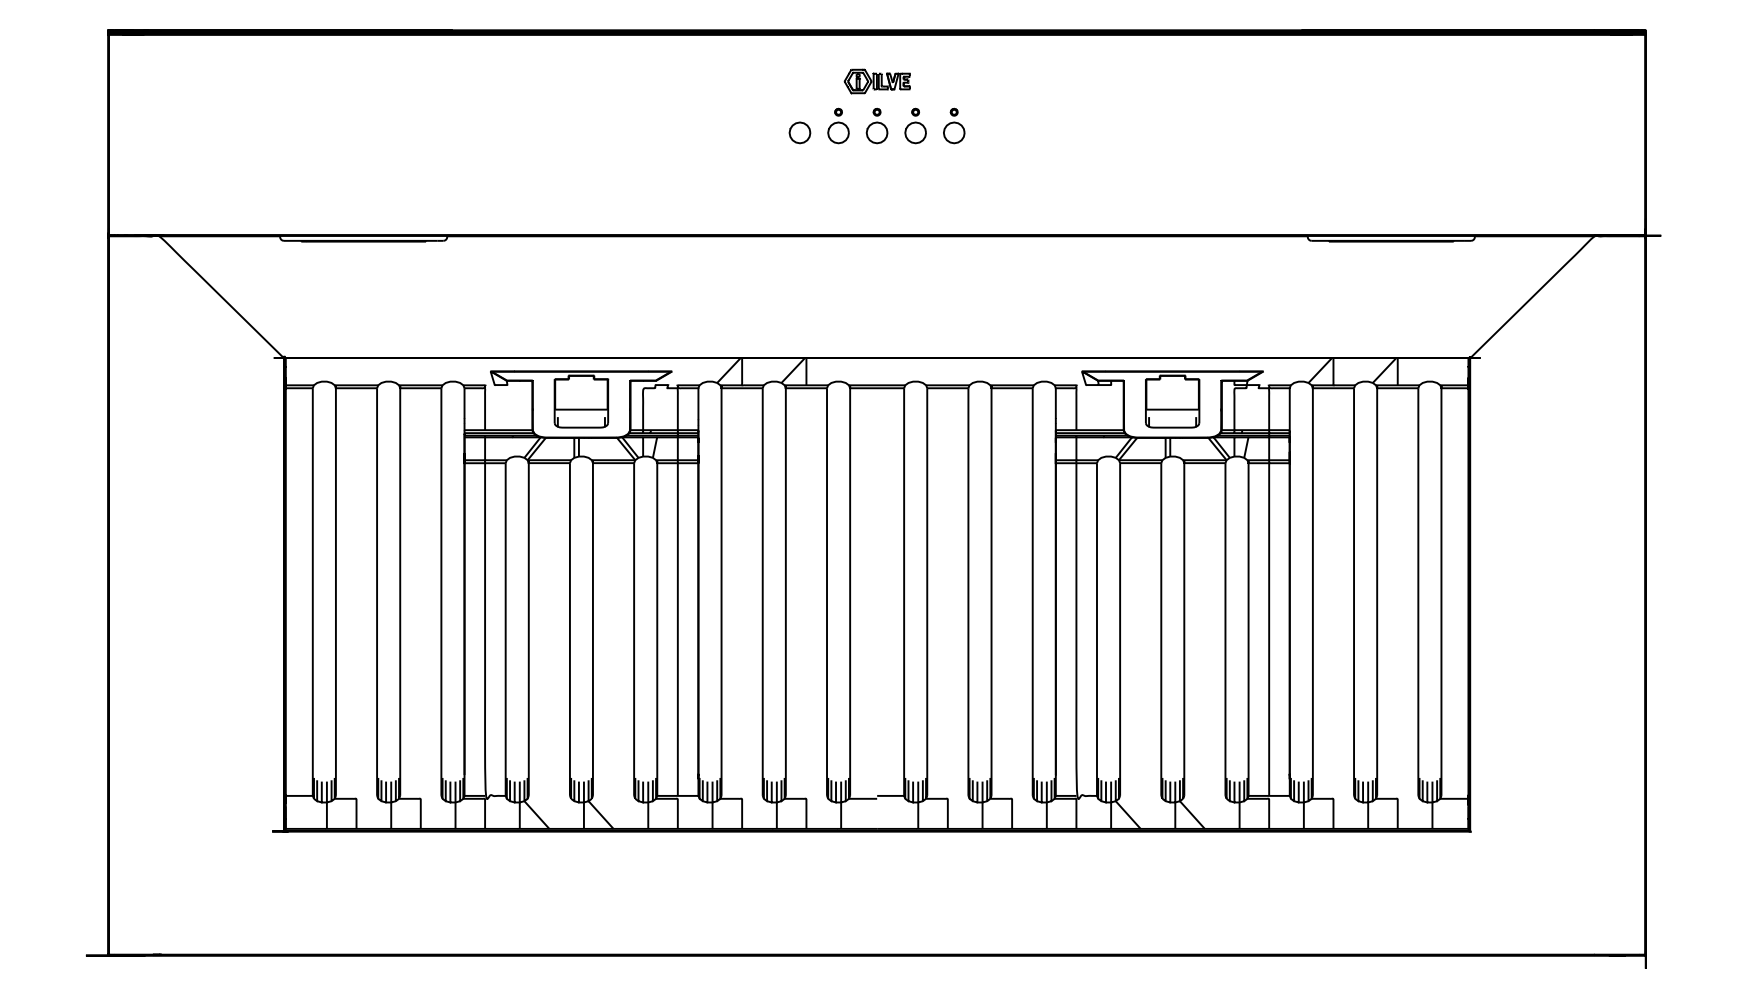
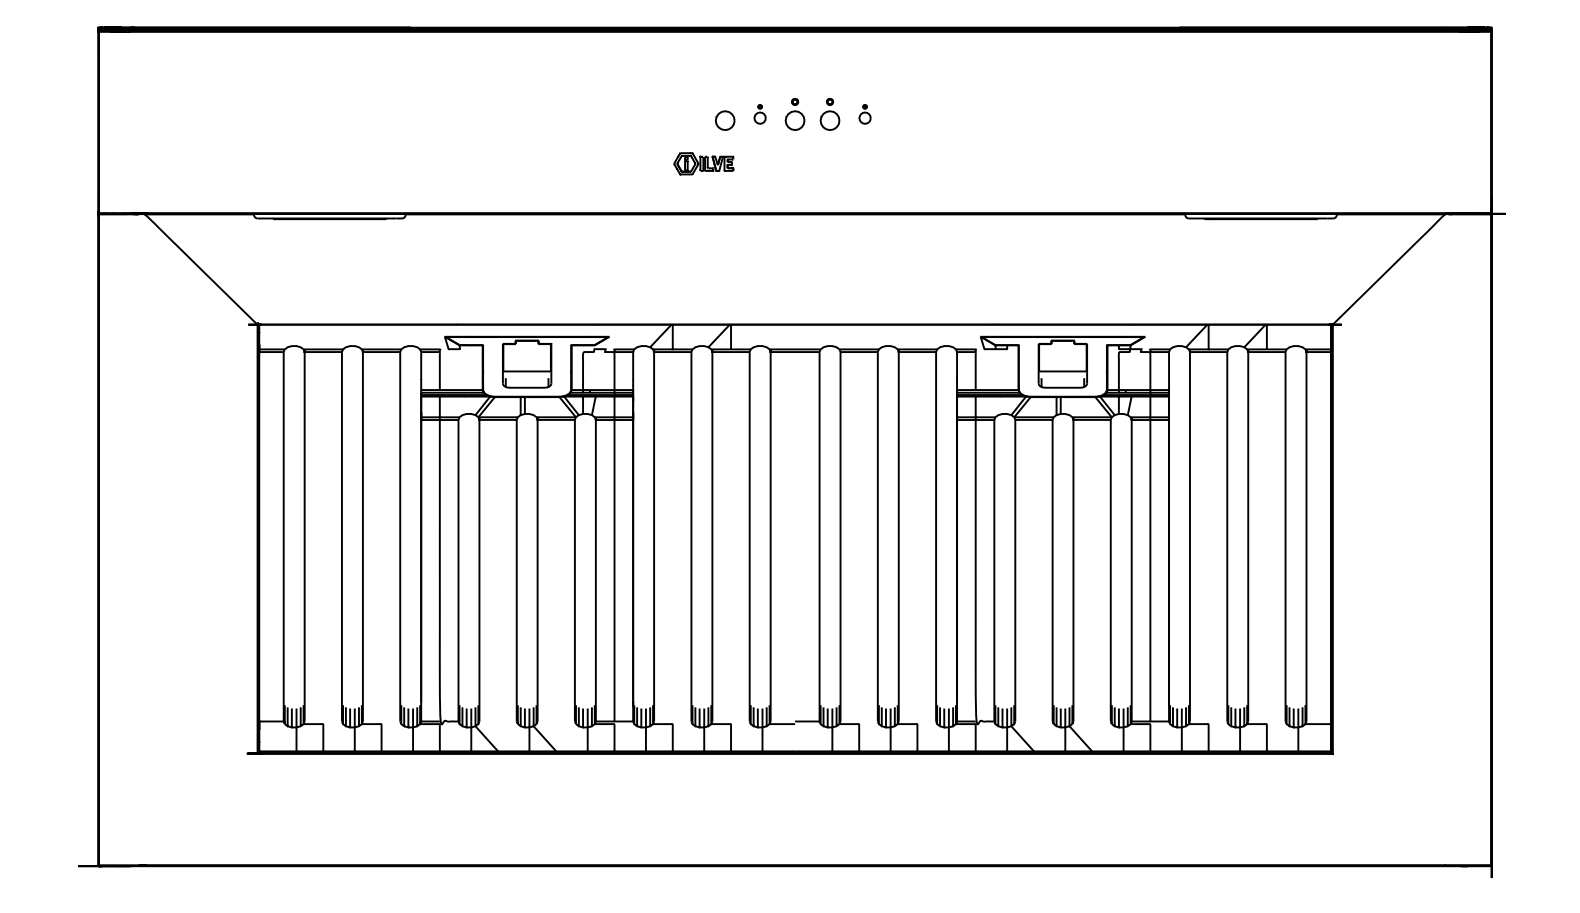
part: (876, 81) -> (703, 163), moved
part: (838, 125) -> (760, 113), size x0.6
part: (954, 125) -> (865, 113), size x0.6

